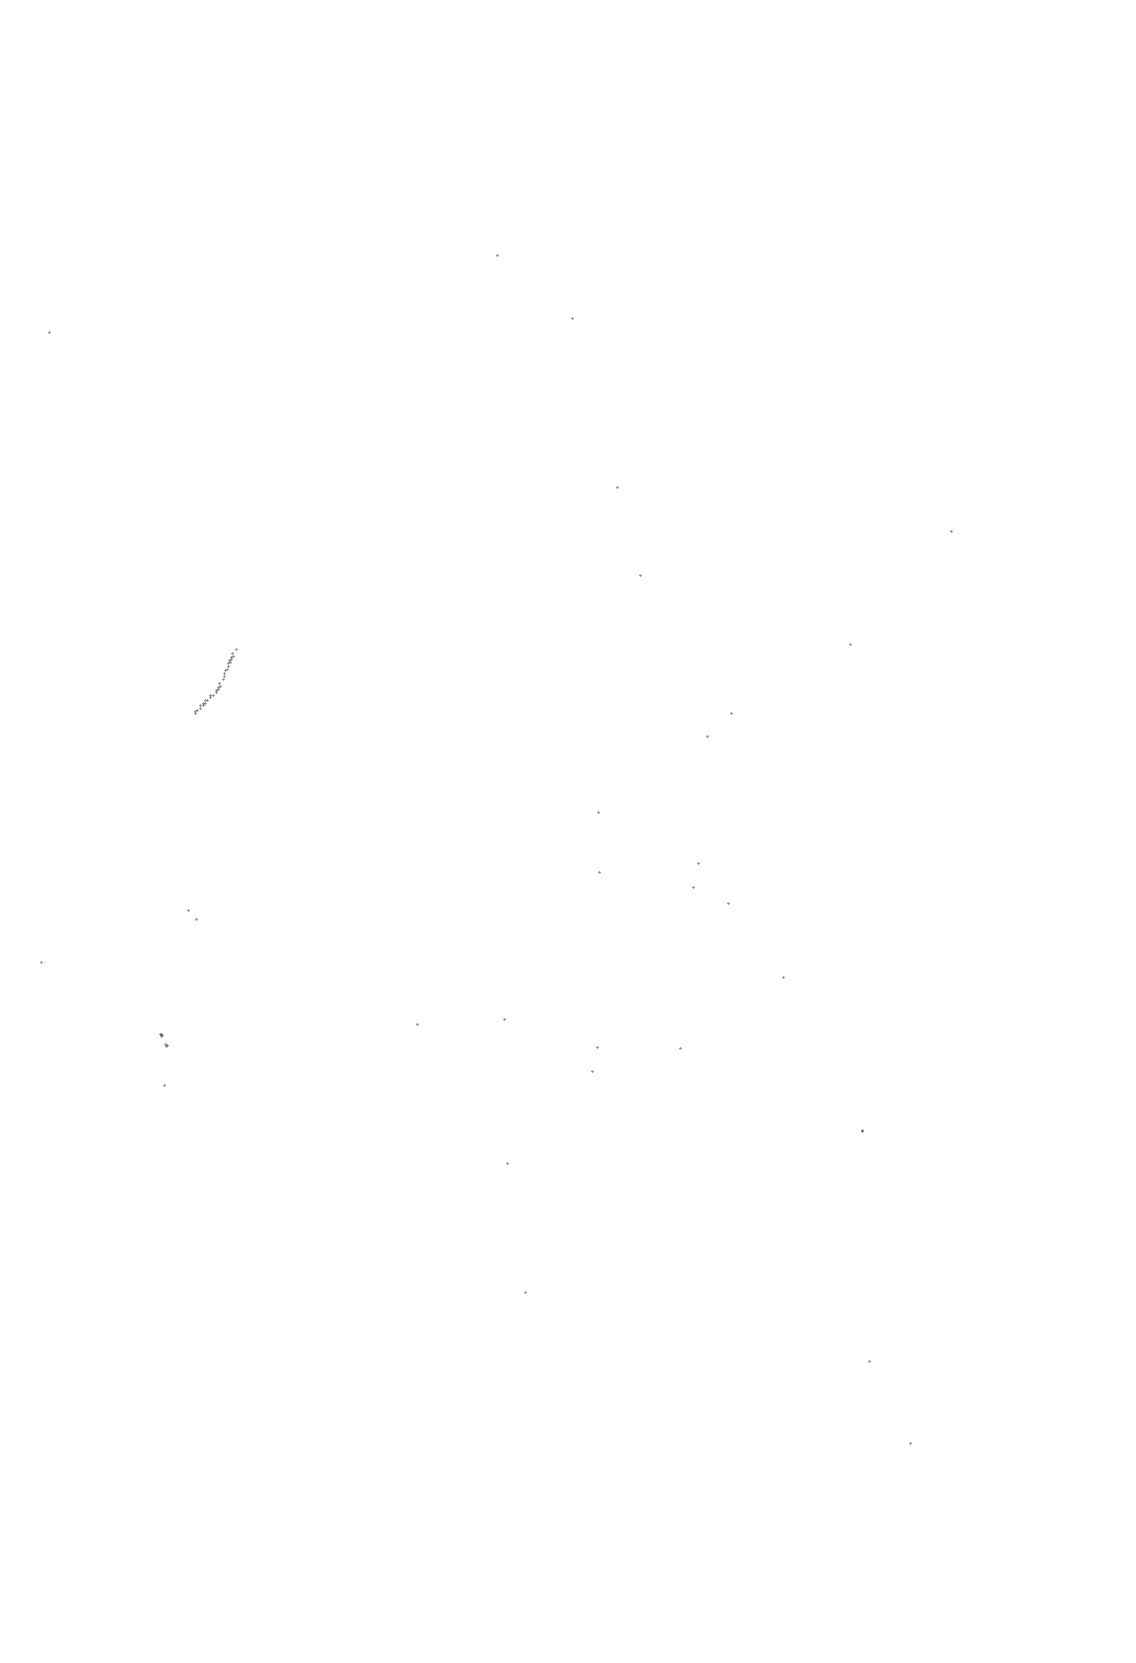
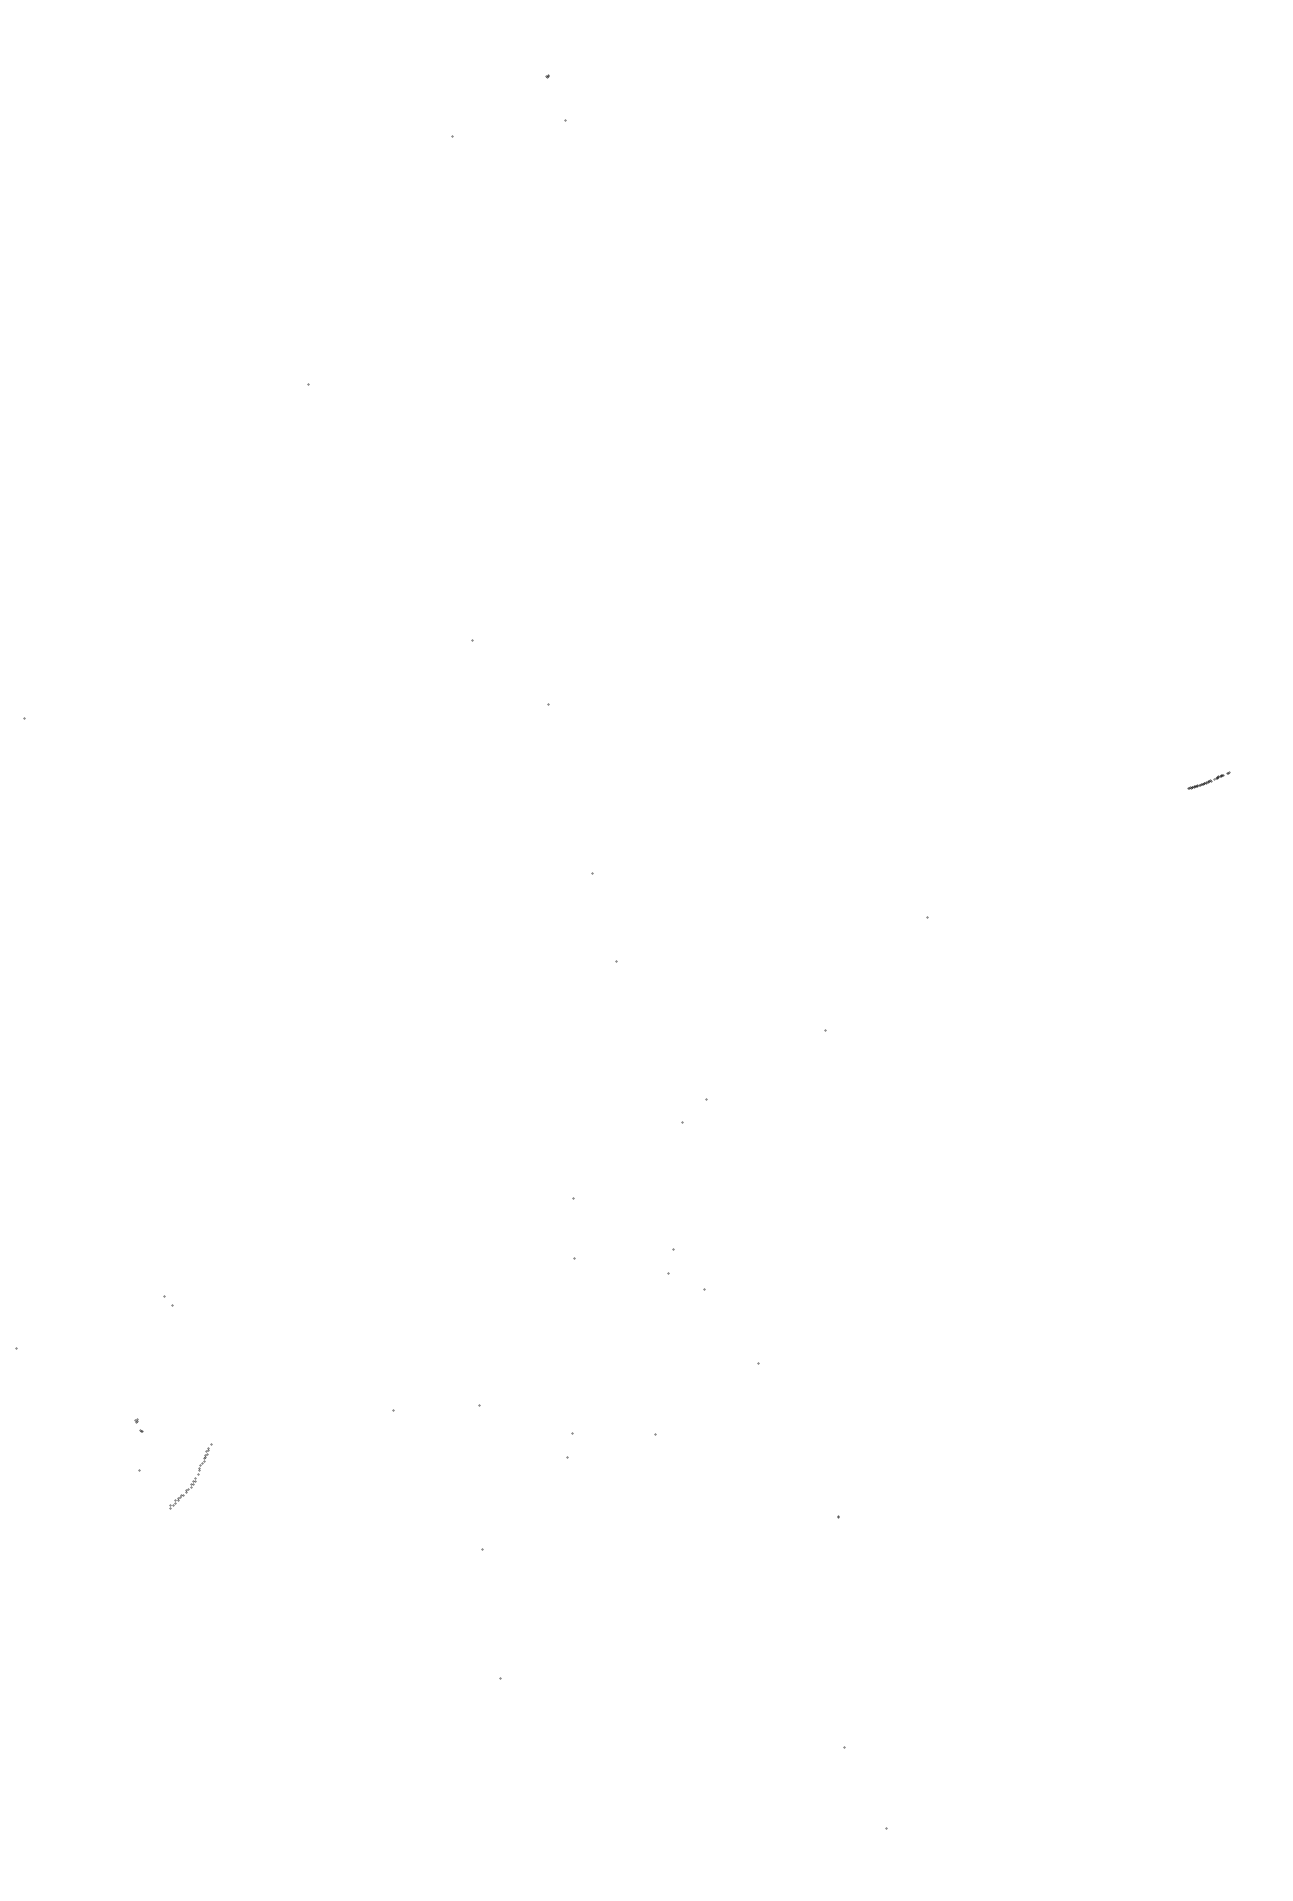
part: (215, 681) -> (190, 1476), moved

